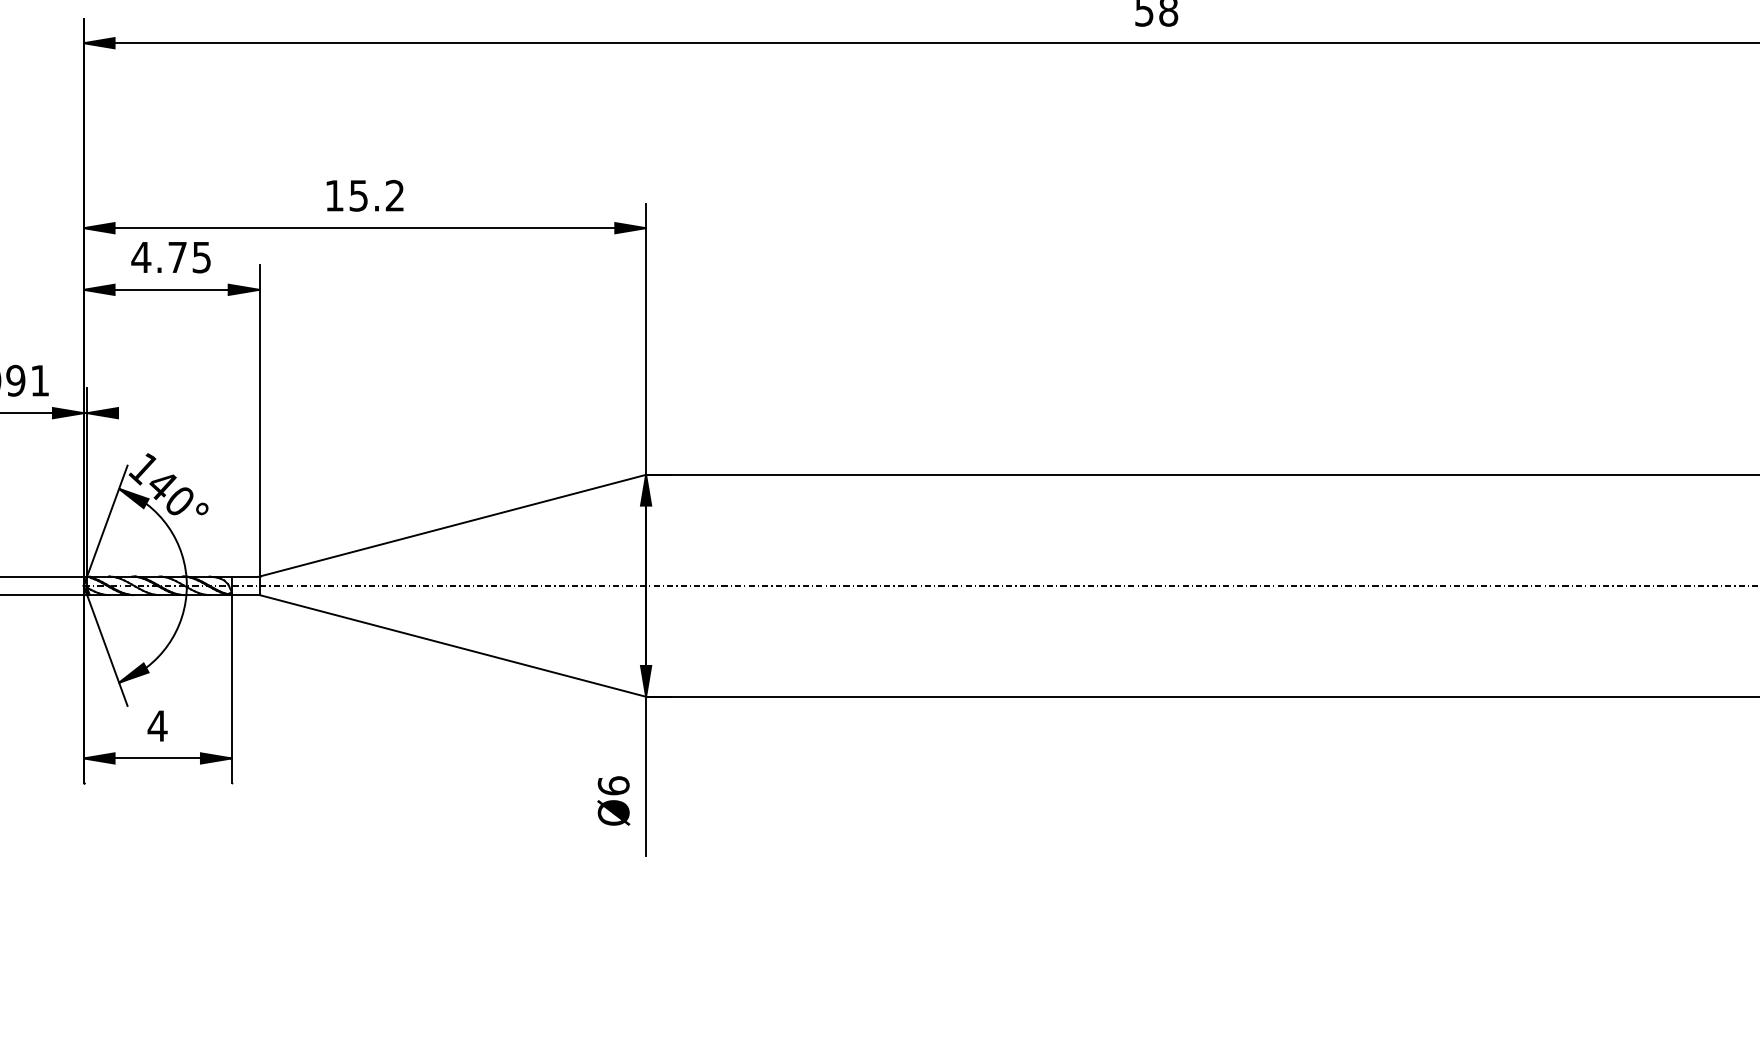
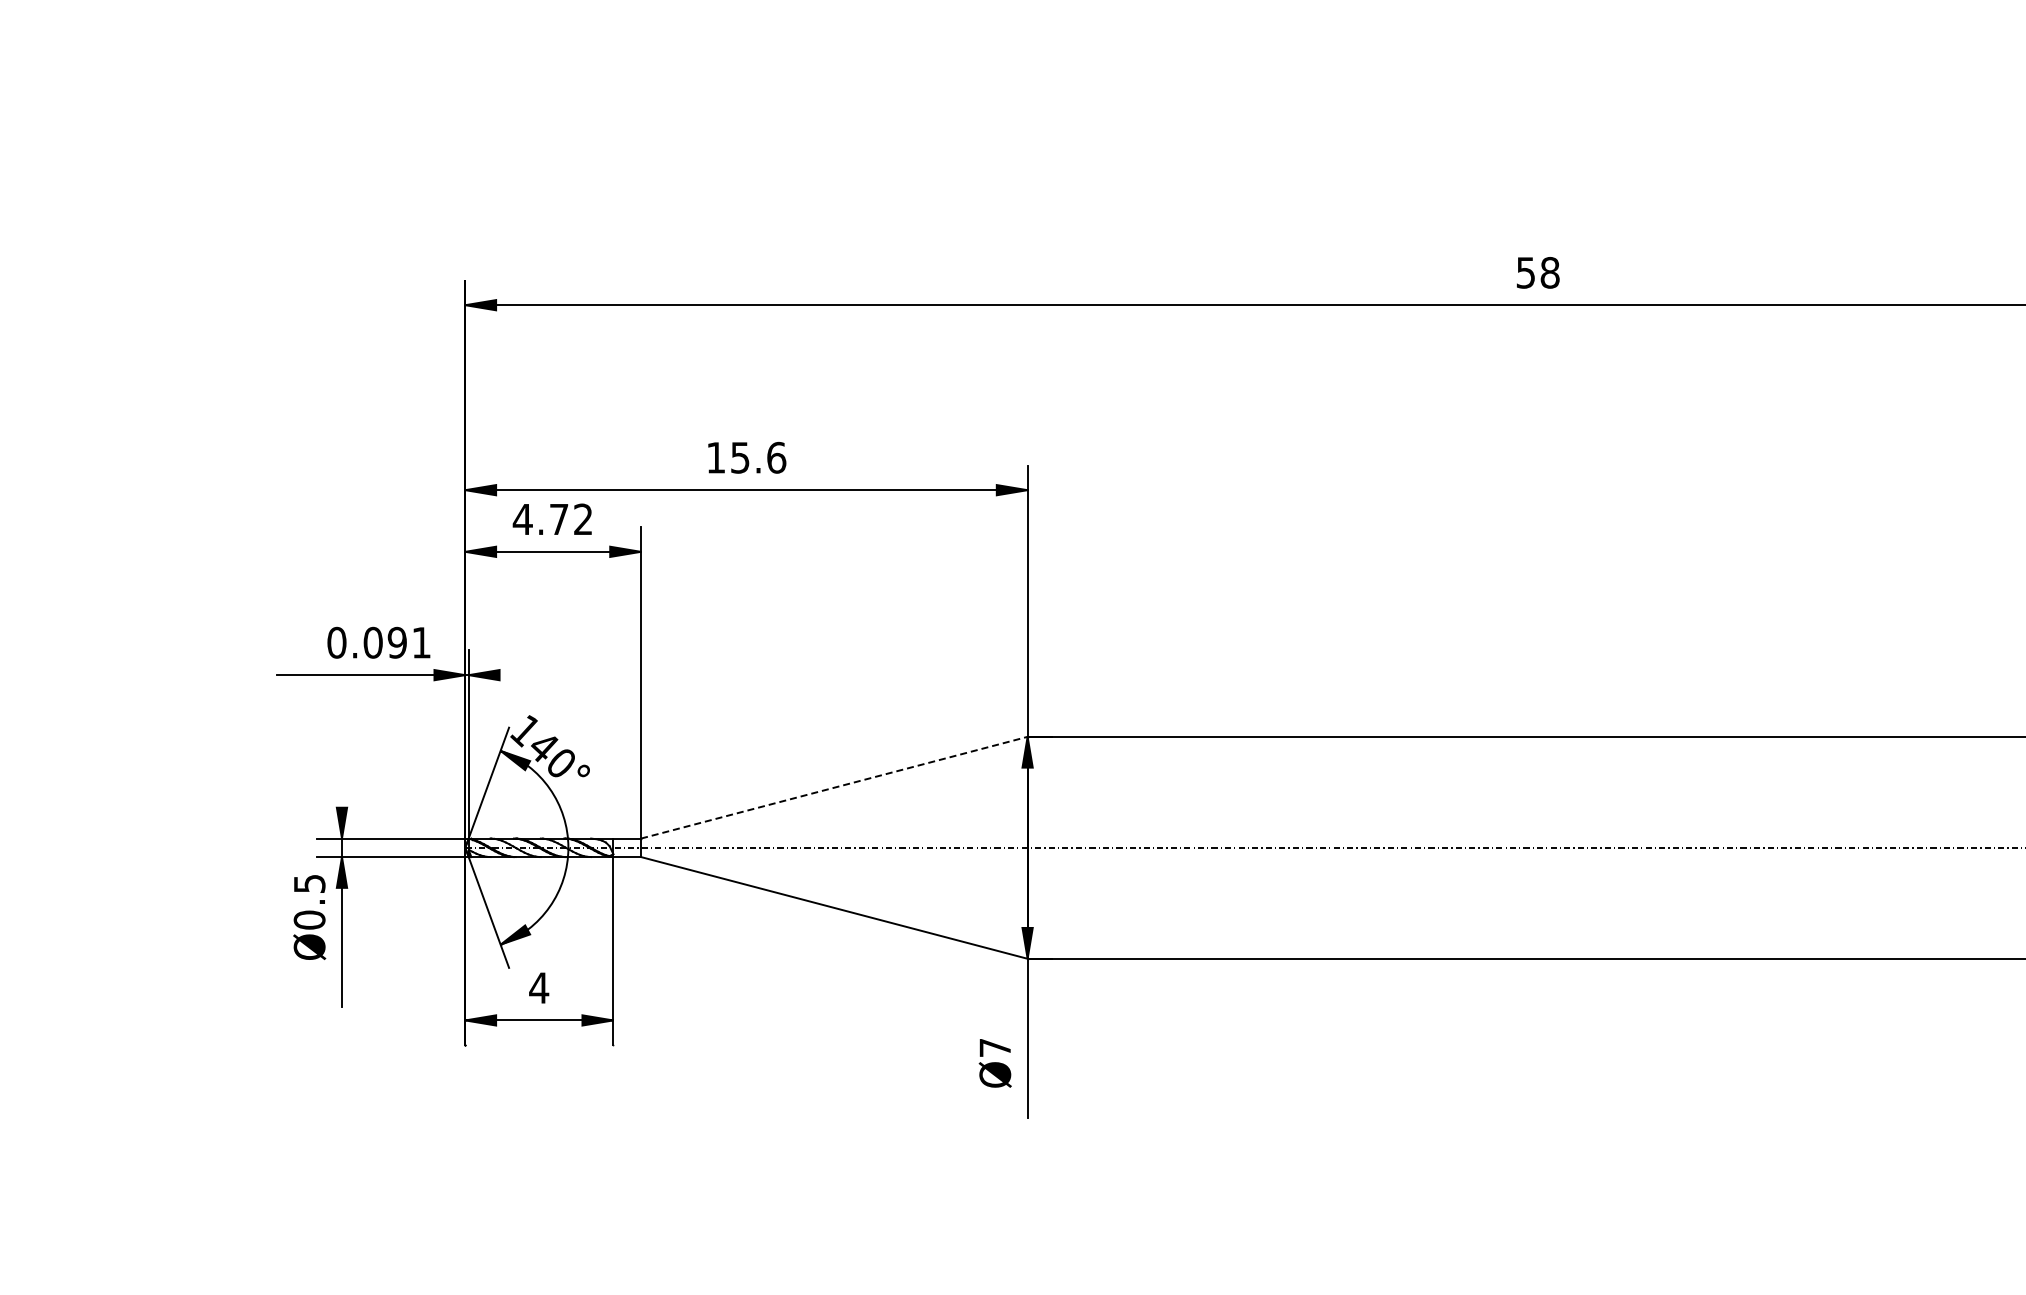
text: (394, 195) -> (776, 457), 15.2 -> 15.6
text: (201, 257) -> (583, 519), 4.75 -> 4.72
line: (452, 525) -> (834, 787), solid -> dashed
text: (613, 785) -> (995, 1047), Ø6 -> Ø7

